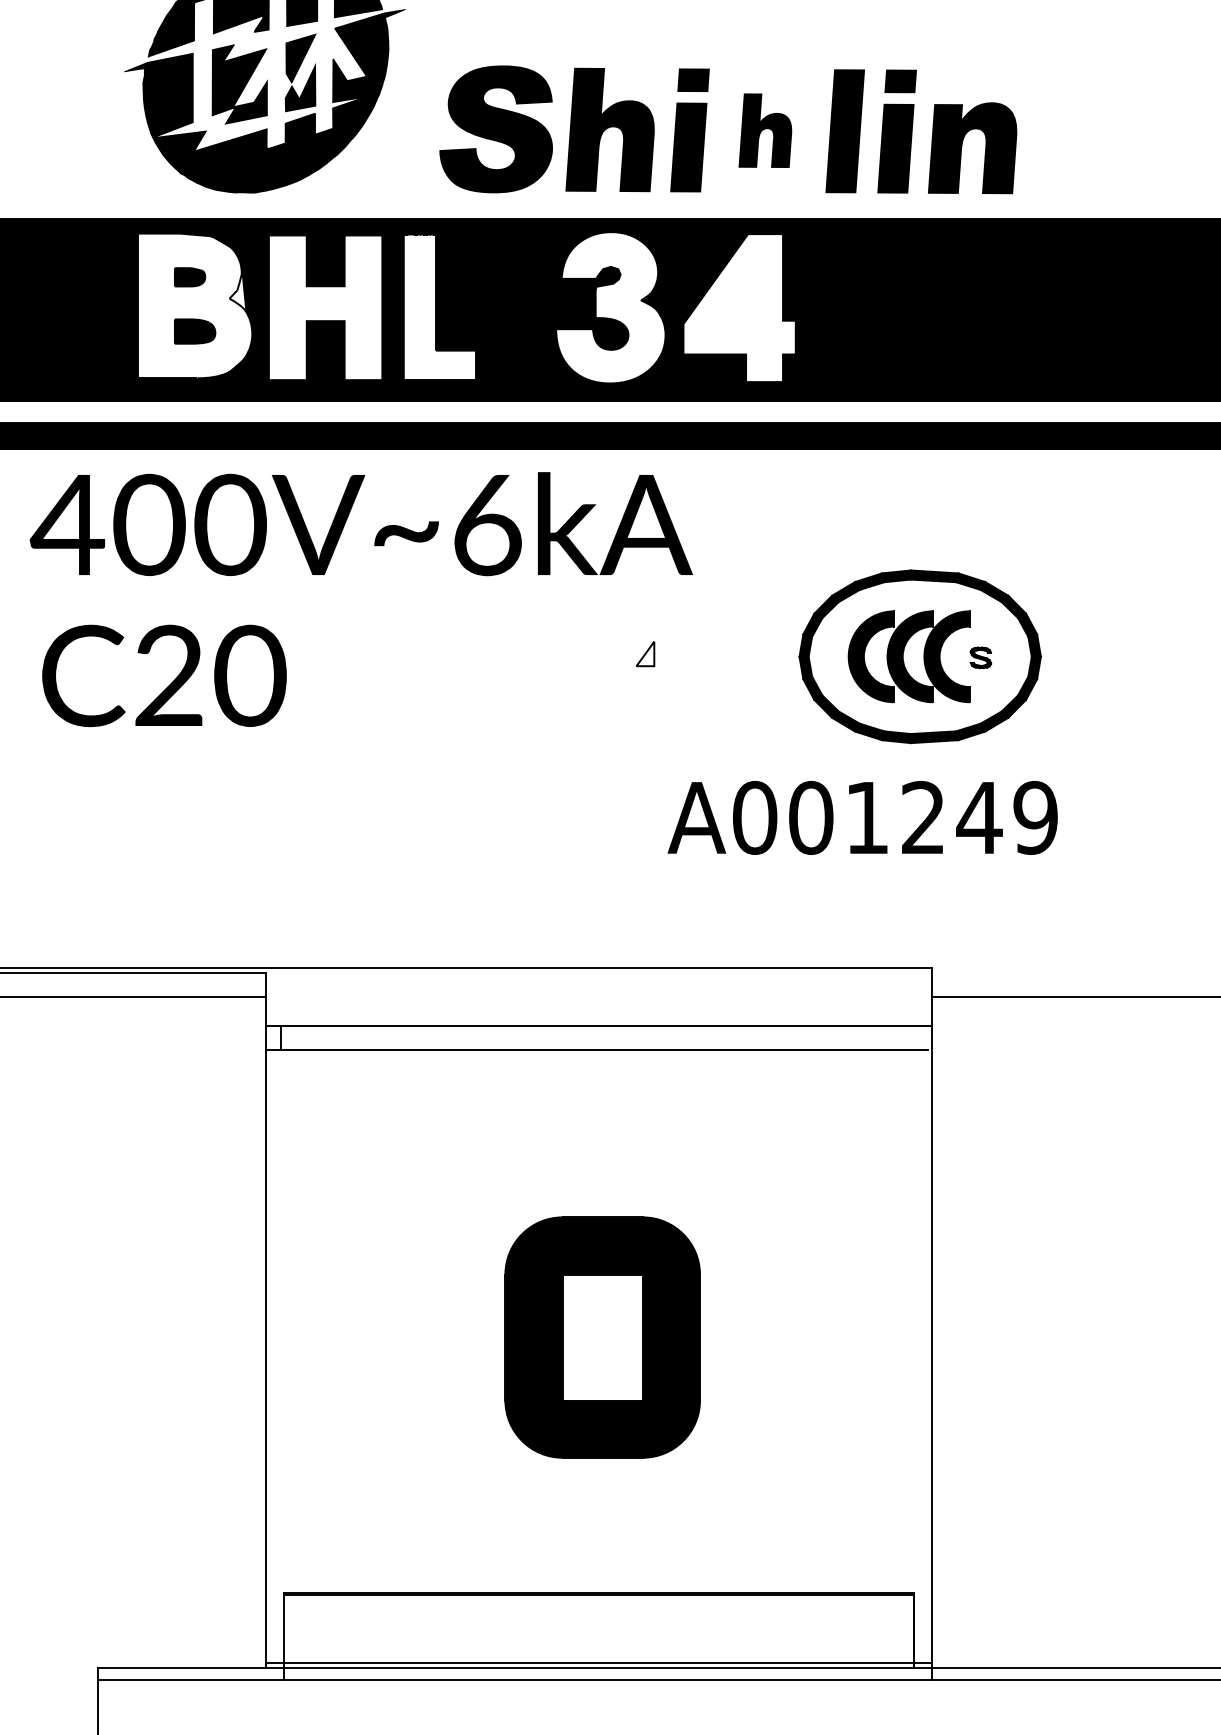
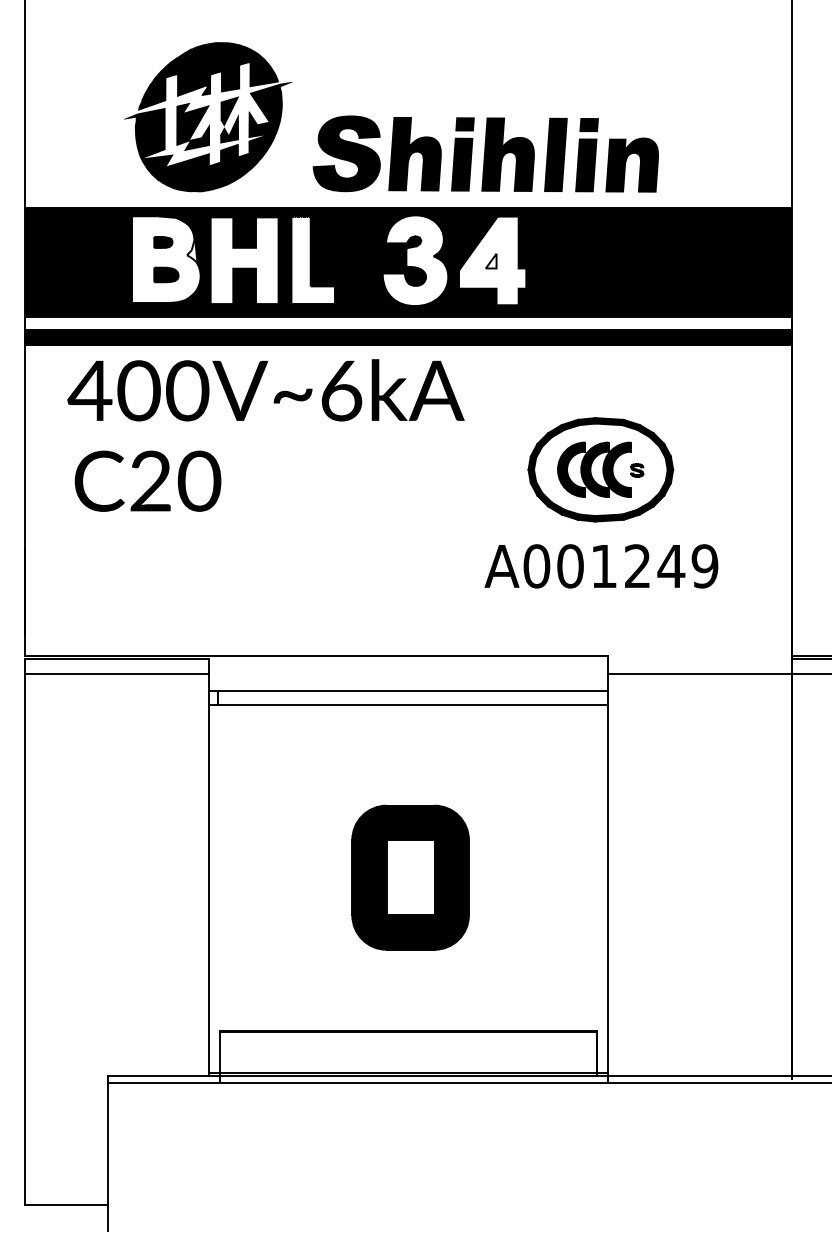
part: (764, 130) -> (507, 154), size x1.67
part: (645, 654) -> (491, 261), moved
text: (862, 818) -> (601, 566), moved

